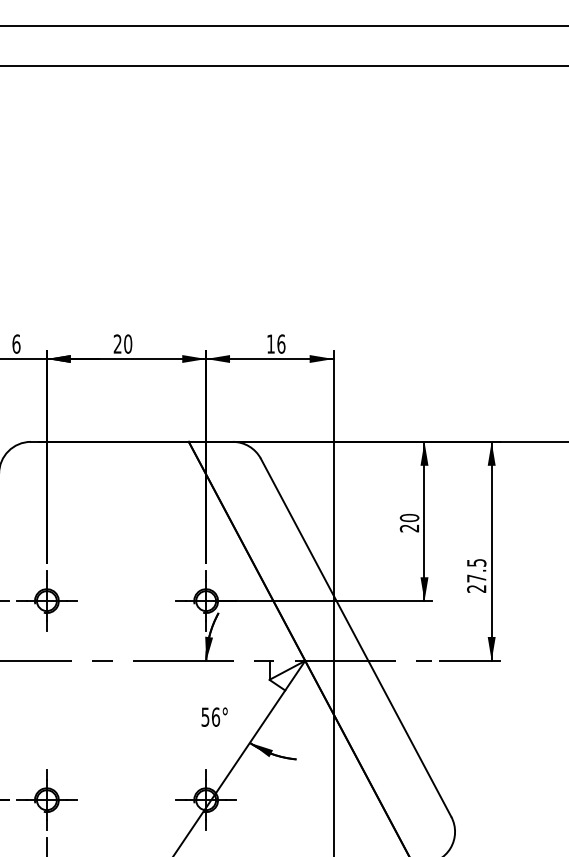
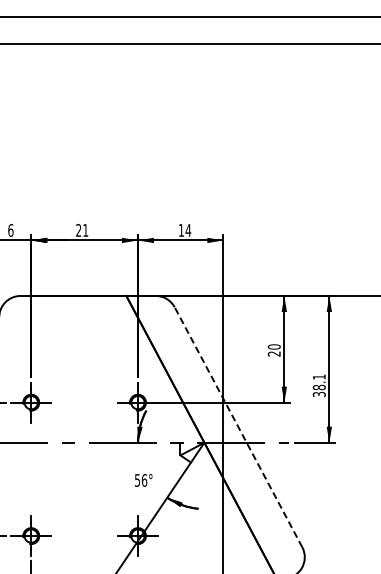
text: (127, 344) -> (85, 230), 20 -> 21
text: (281, 344) -> (188, 230), 16 -> 14
text: (475, 575) -> (318, 385), 27.5 -> 38.1
line: (356, 638) -> (238, 427), solid -> dashed

